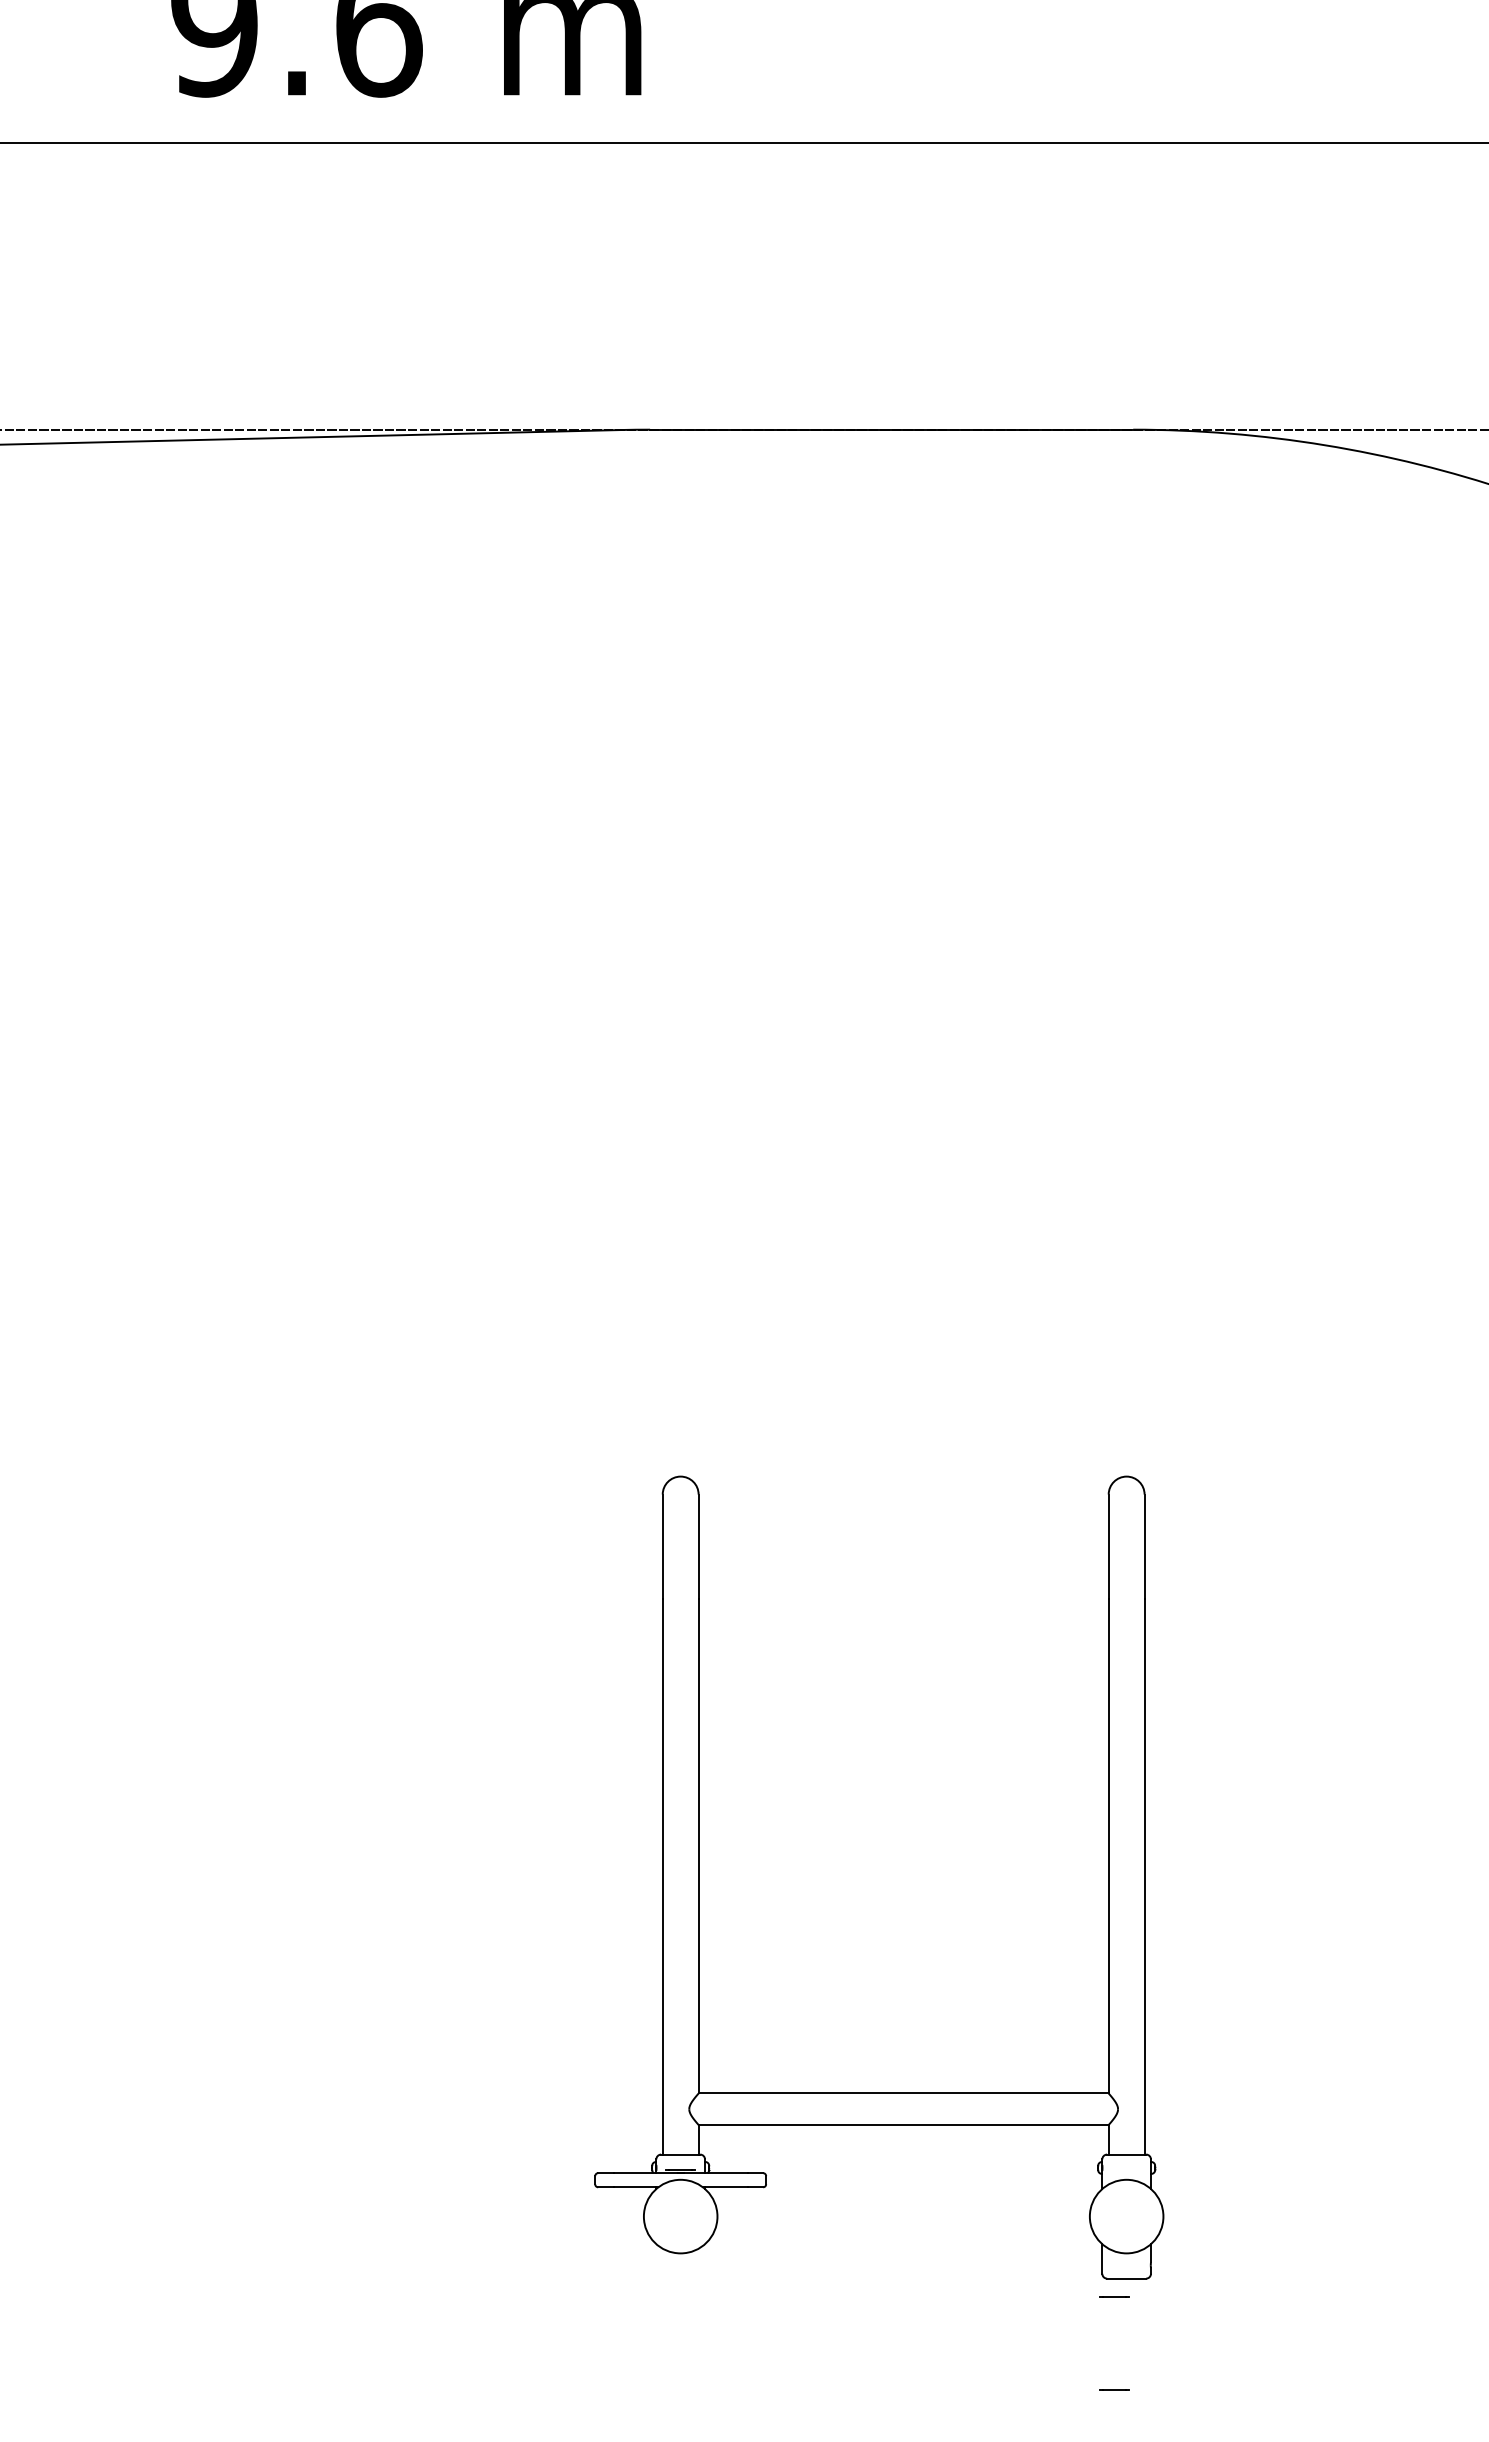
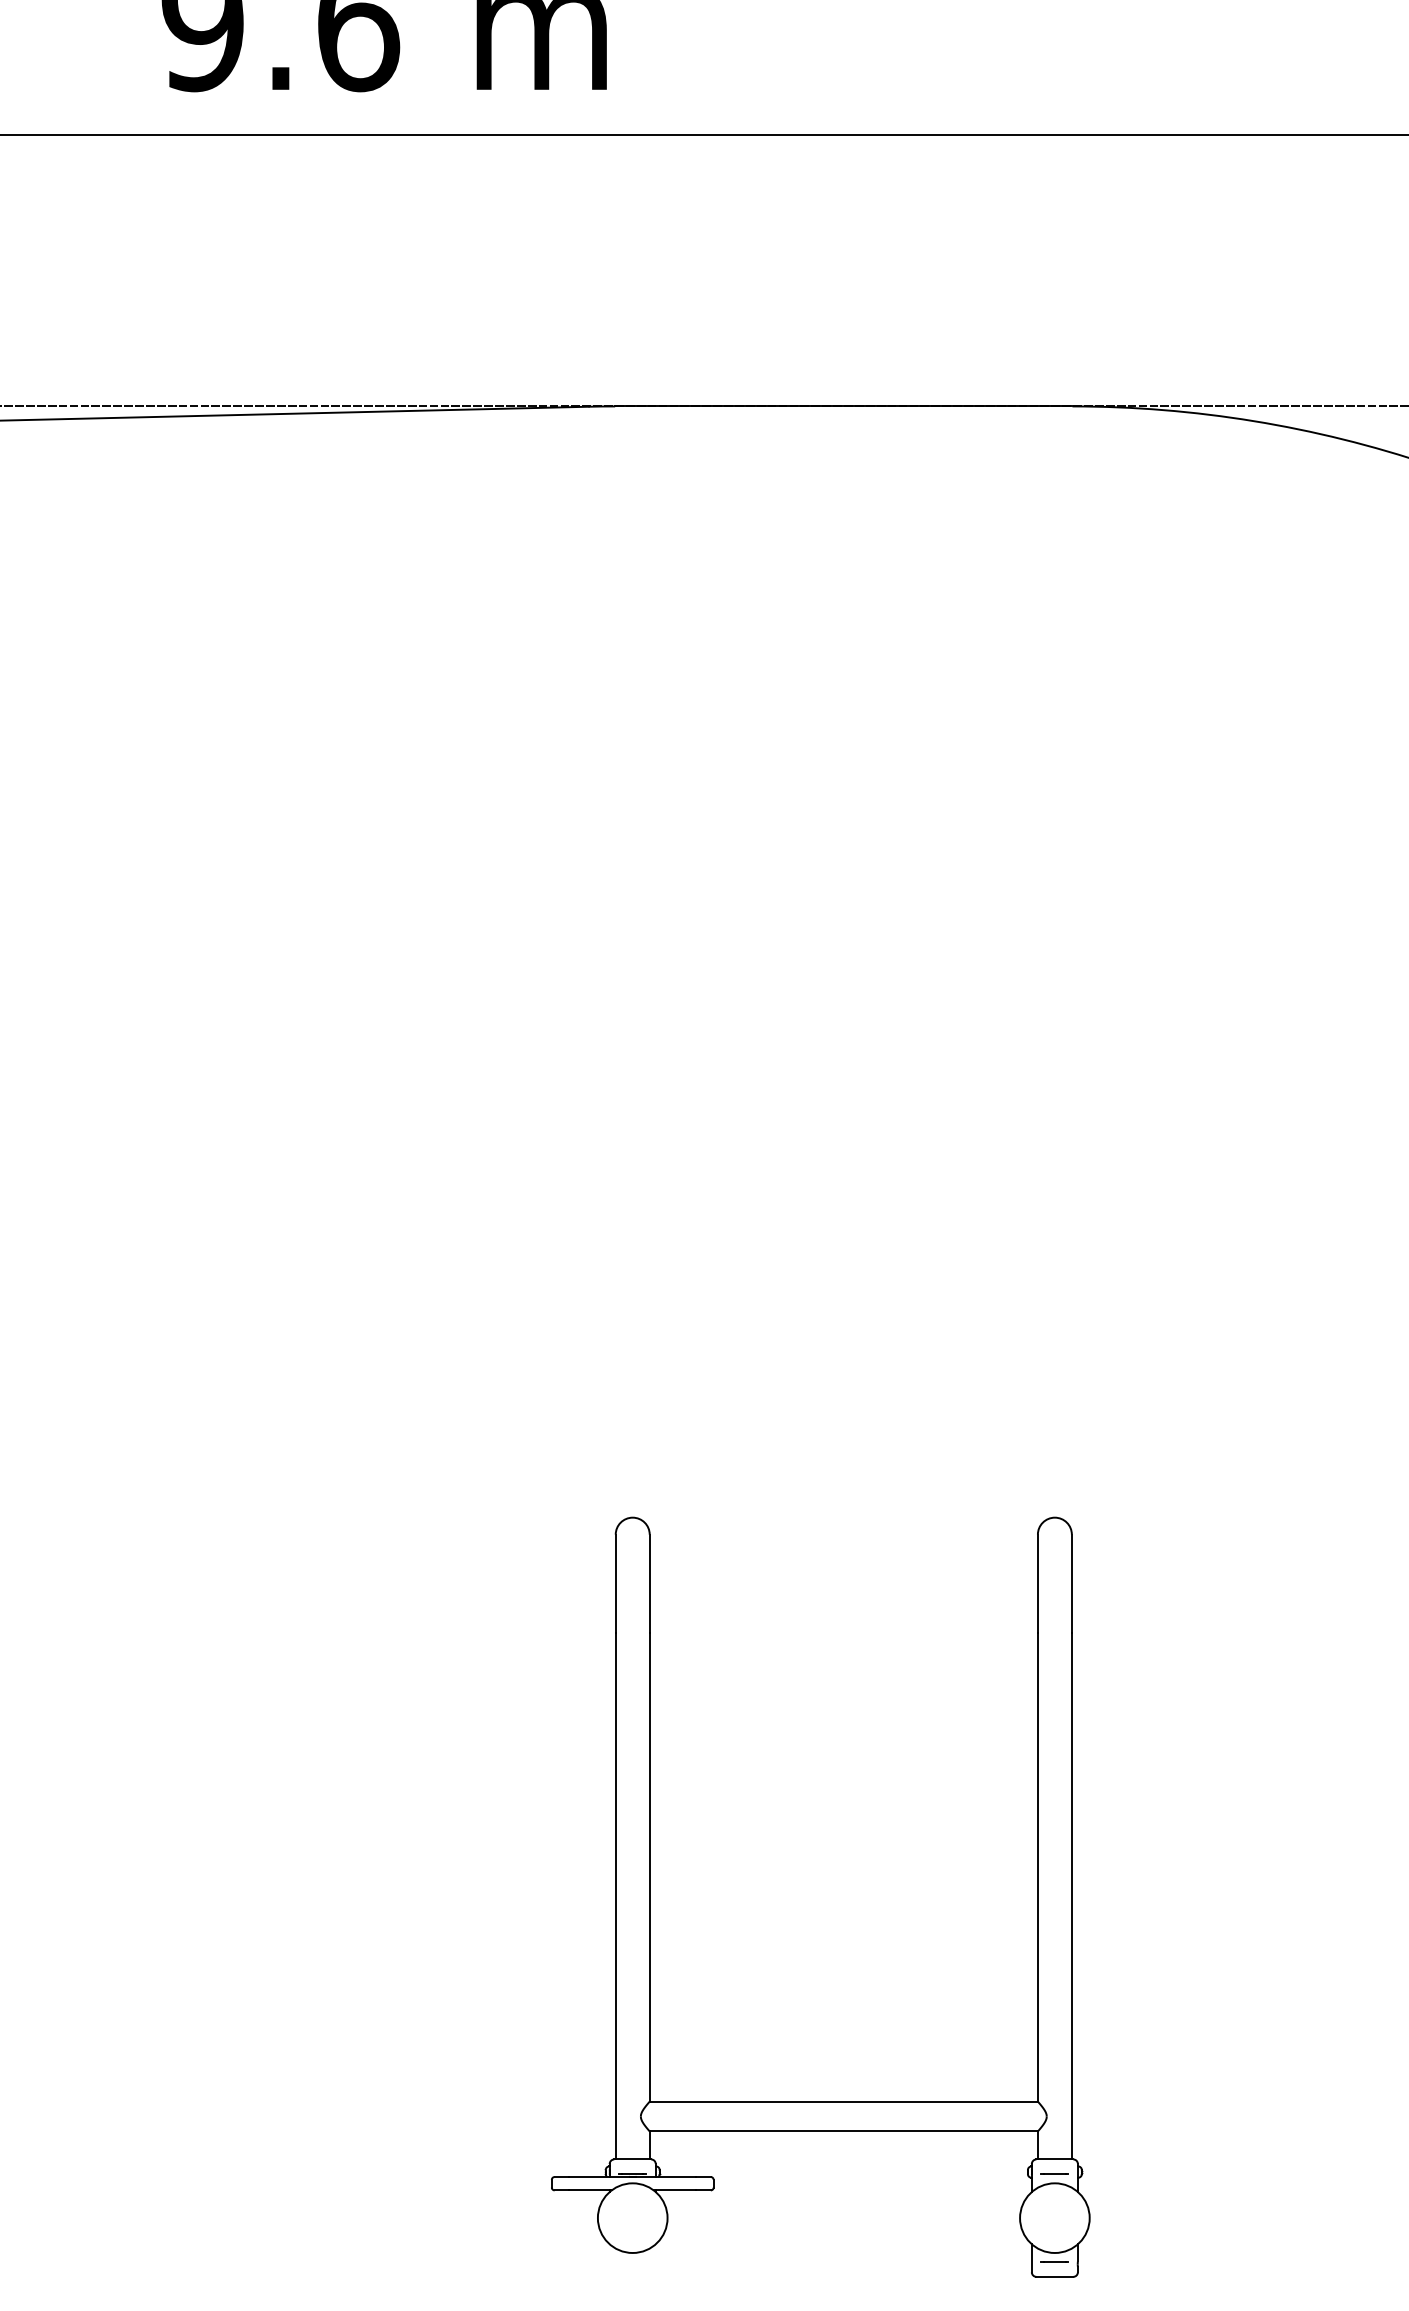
part: (699, 1877) -> (650, 1897), moved

